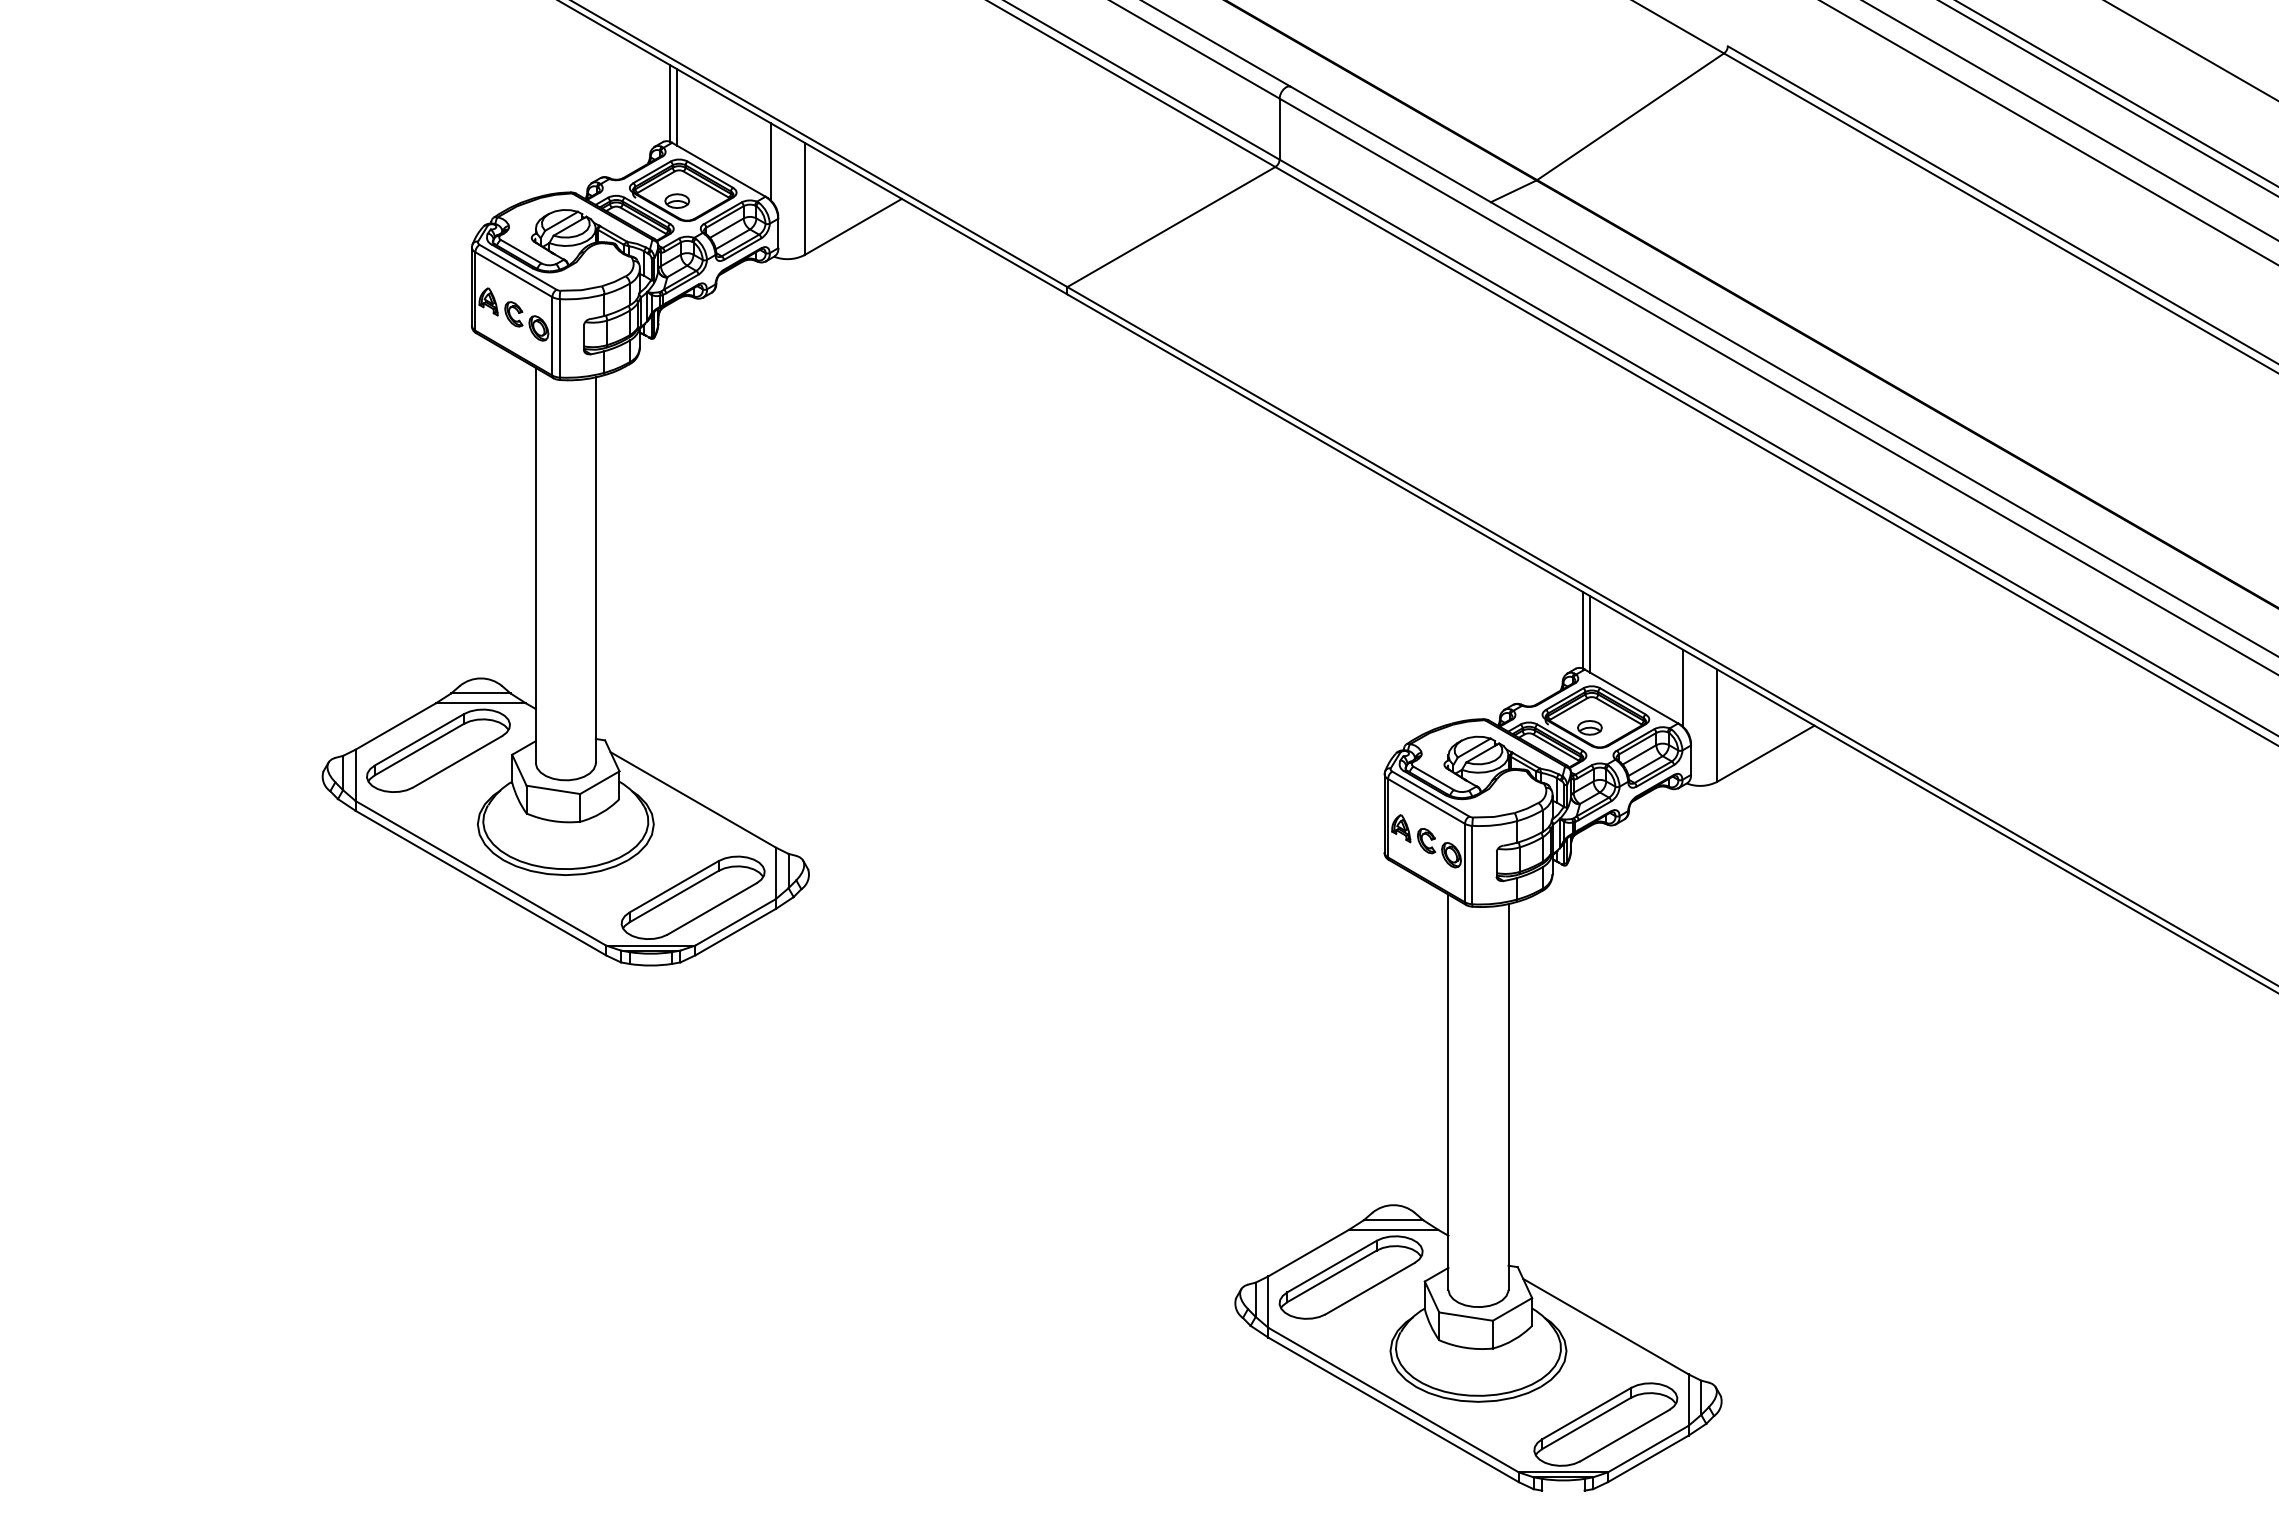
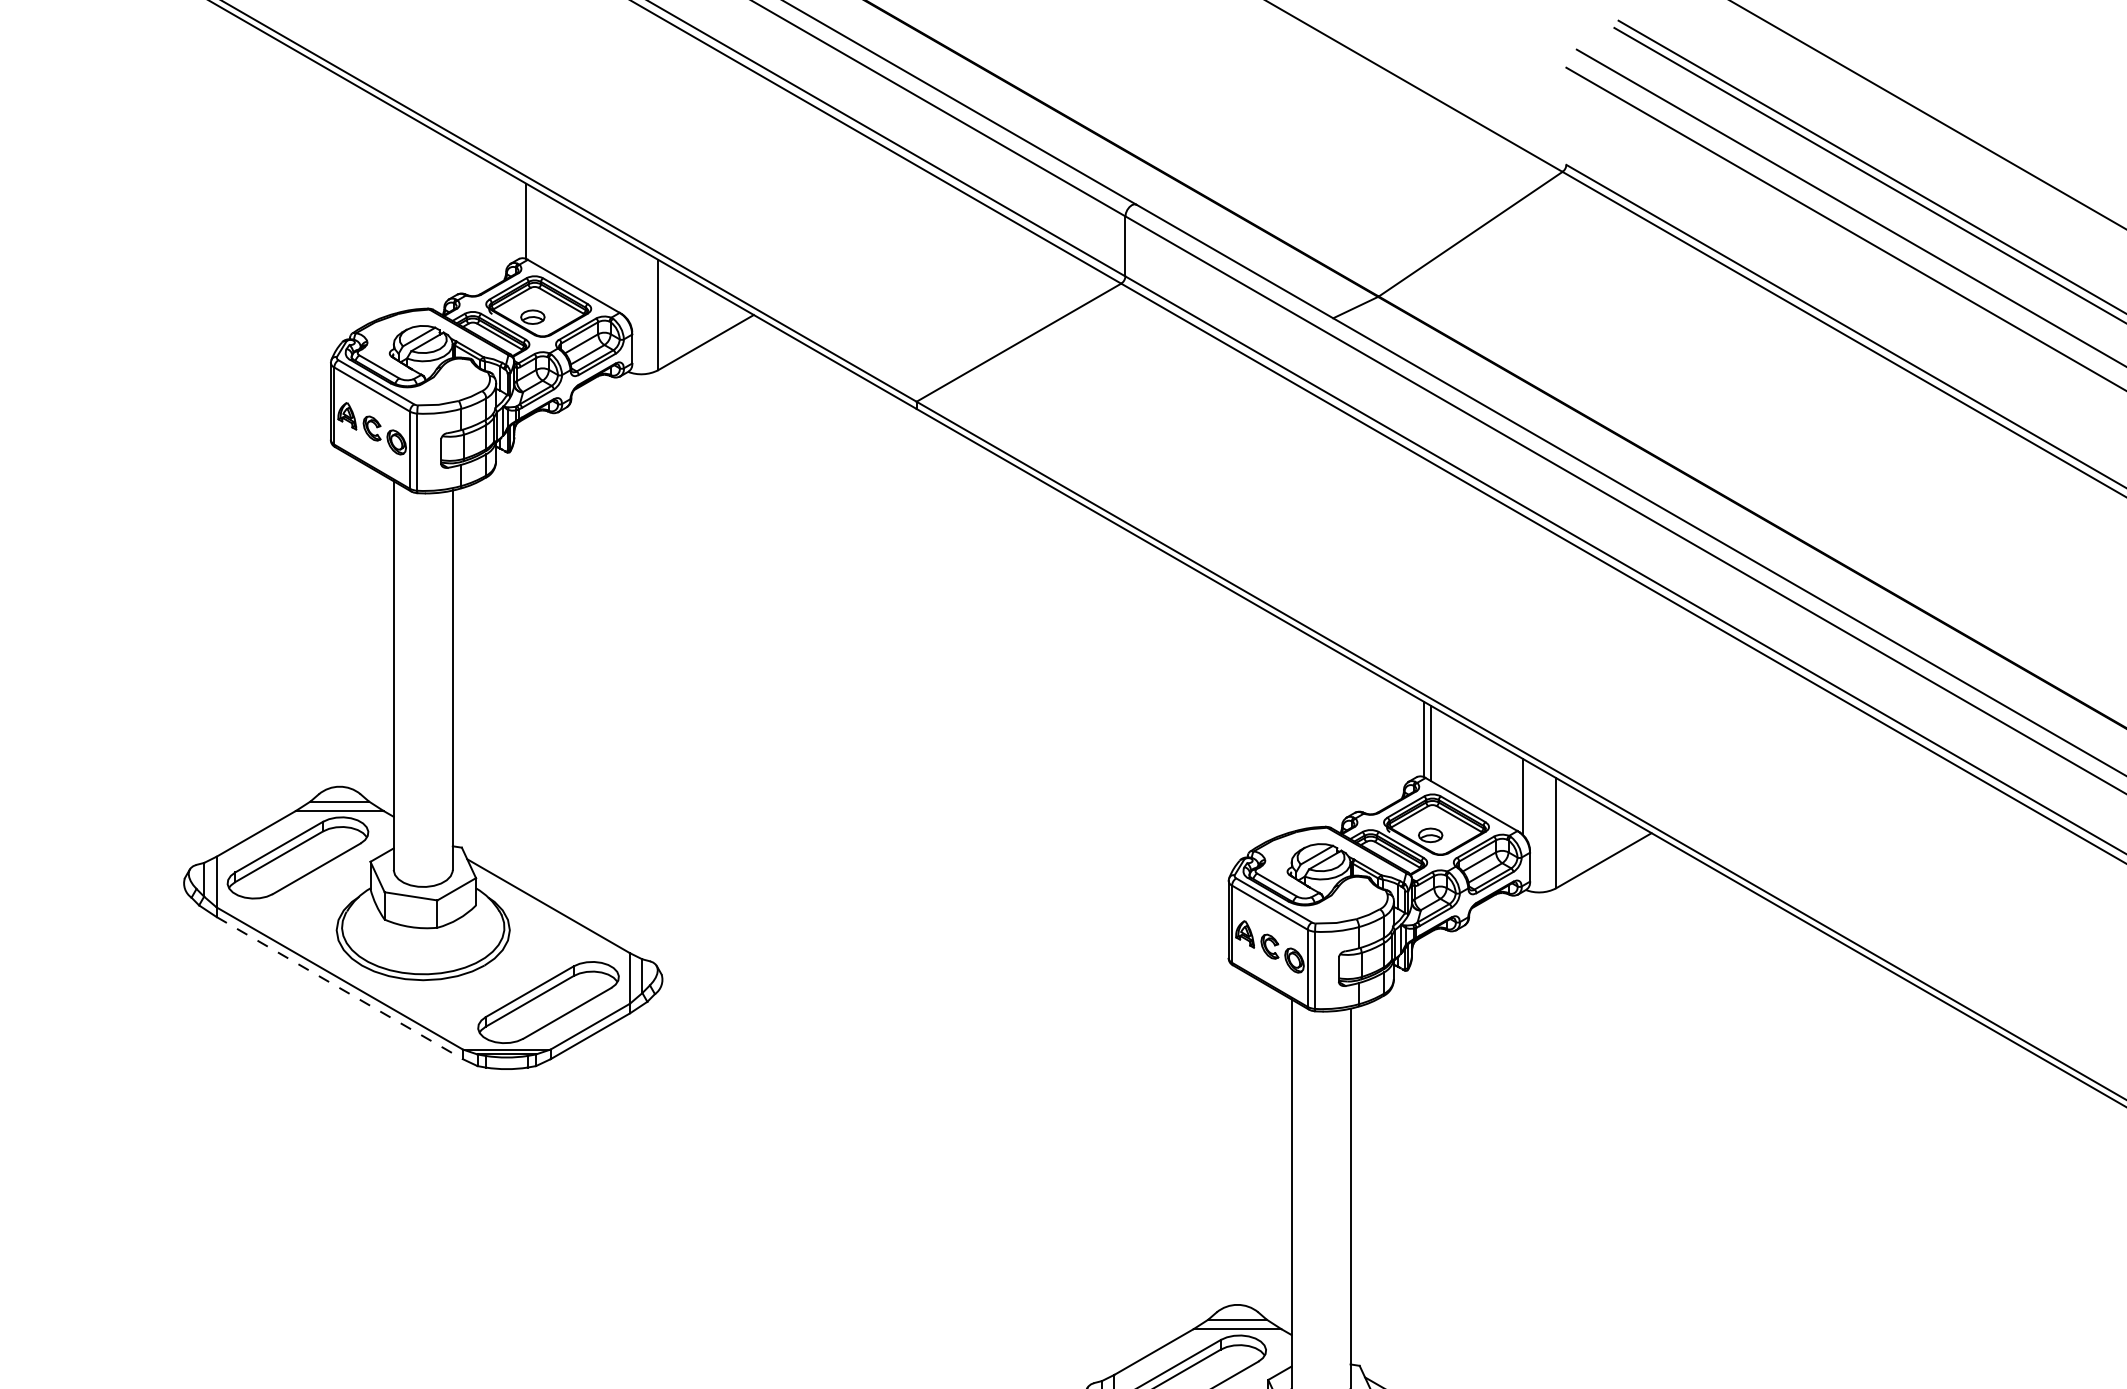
line: (677, 107) -> (533, 225), removed
line: (770, 161) -> (624, 278), removed
line: (480, 883) -> (339, 988), solid -> dashed

